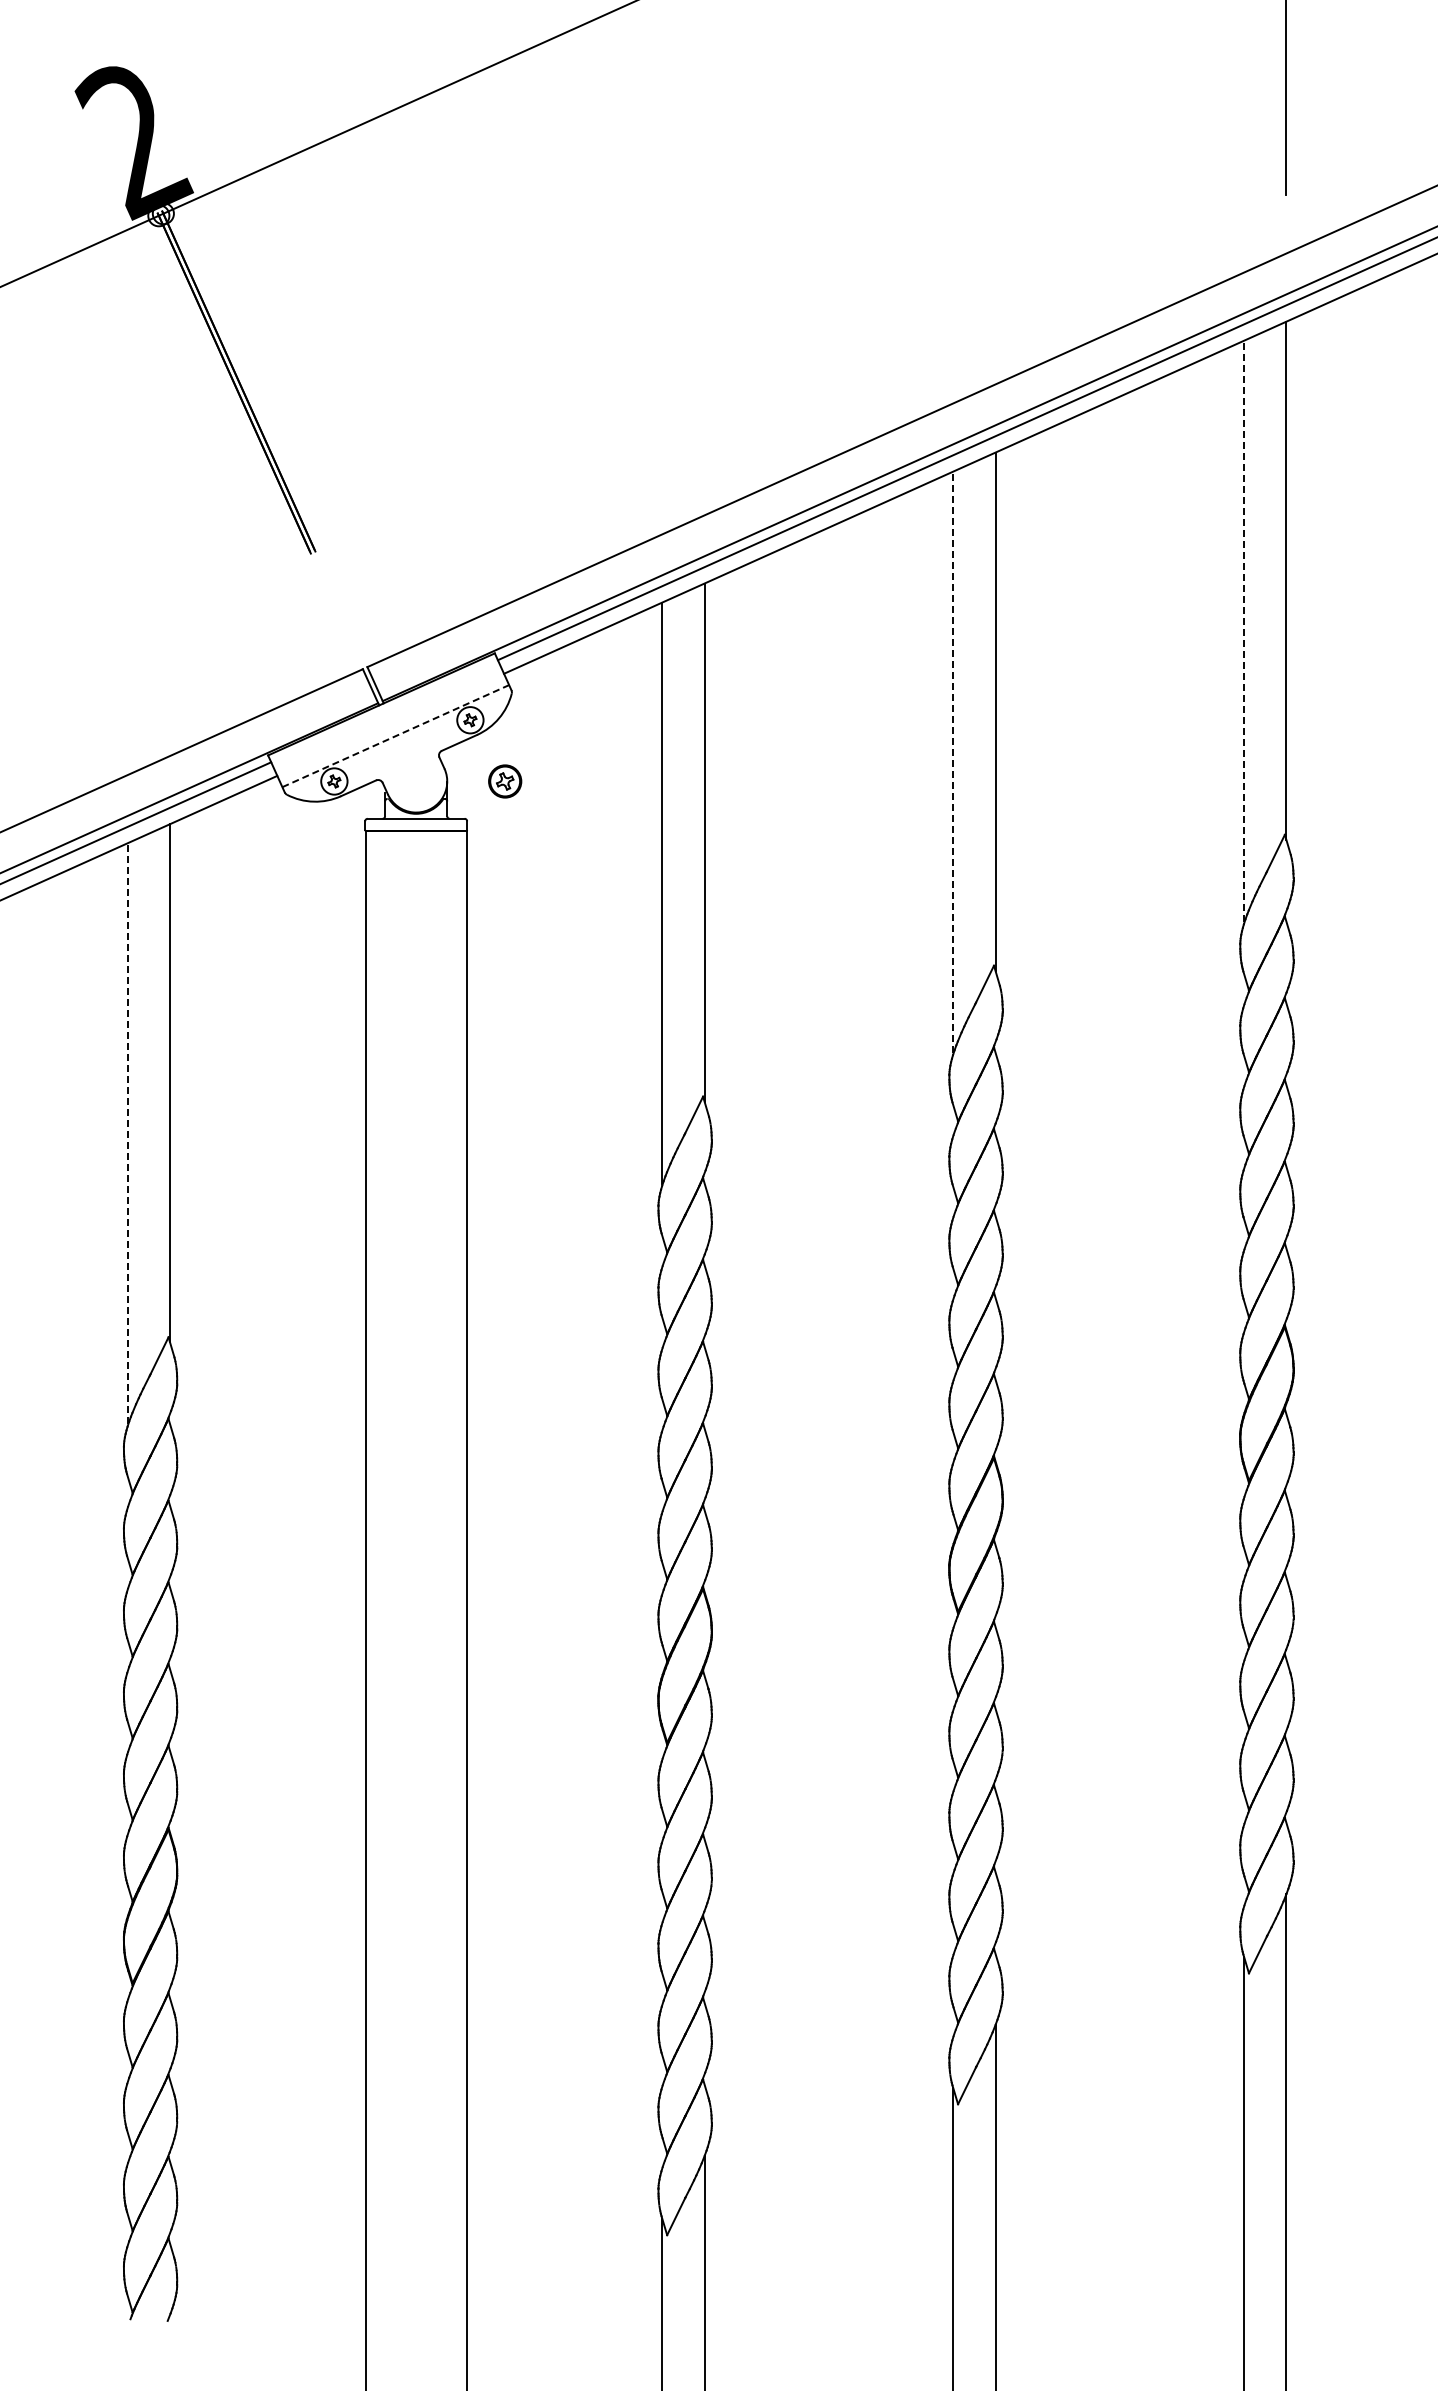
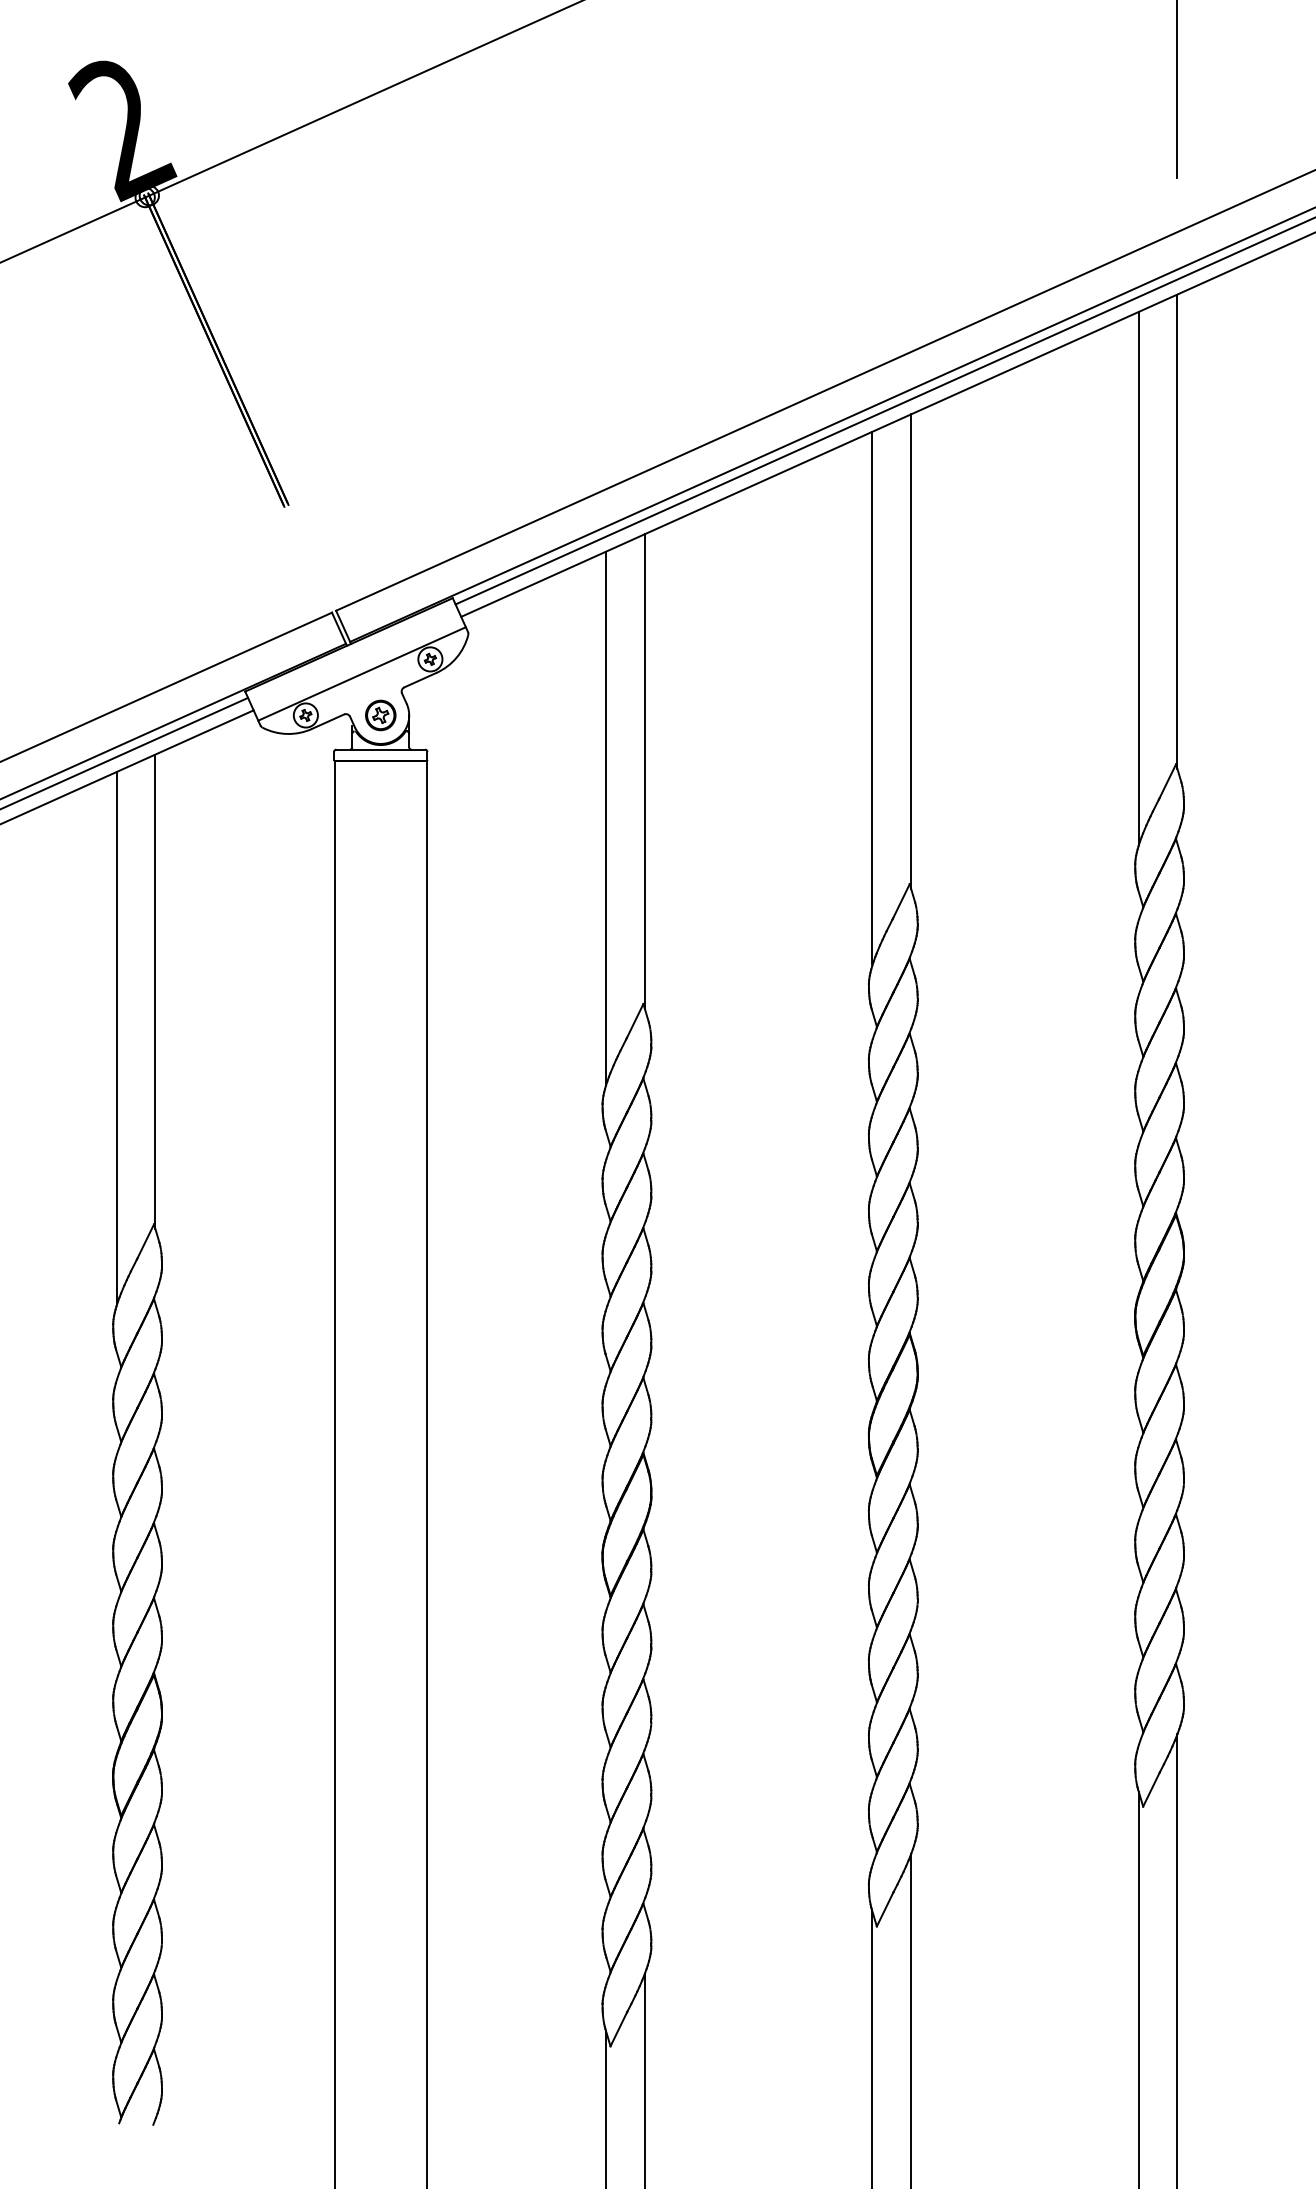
line: (1244, 630) -> (1139, 577), dashed -> solid
line: (396, 735) -> (362, 673), dashed -> solid
line: (953, 761) -> (872, 697), dashed -> solid
part: (505, 781) -> (381, 715), moved
line: (127, 1133) -> (116, 1037), dashed -> solid

